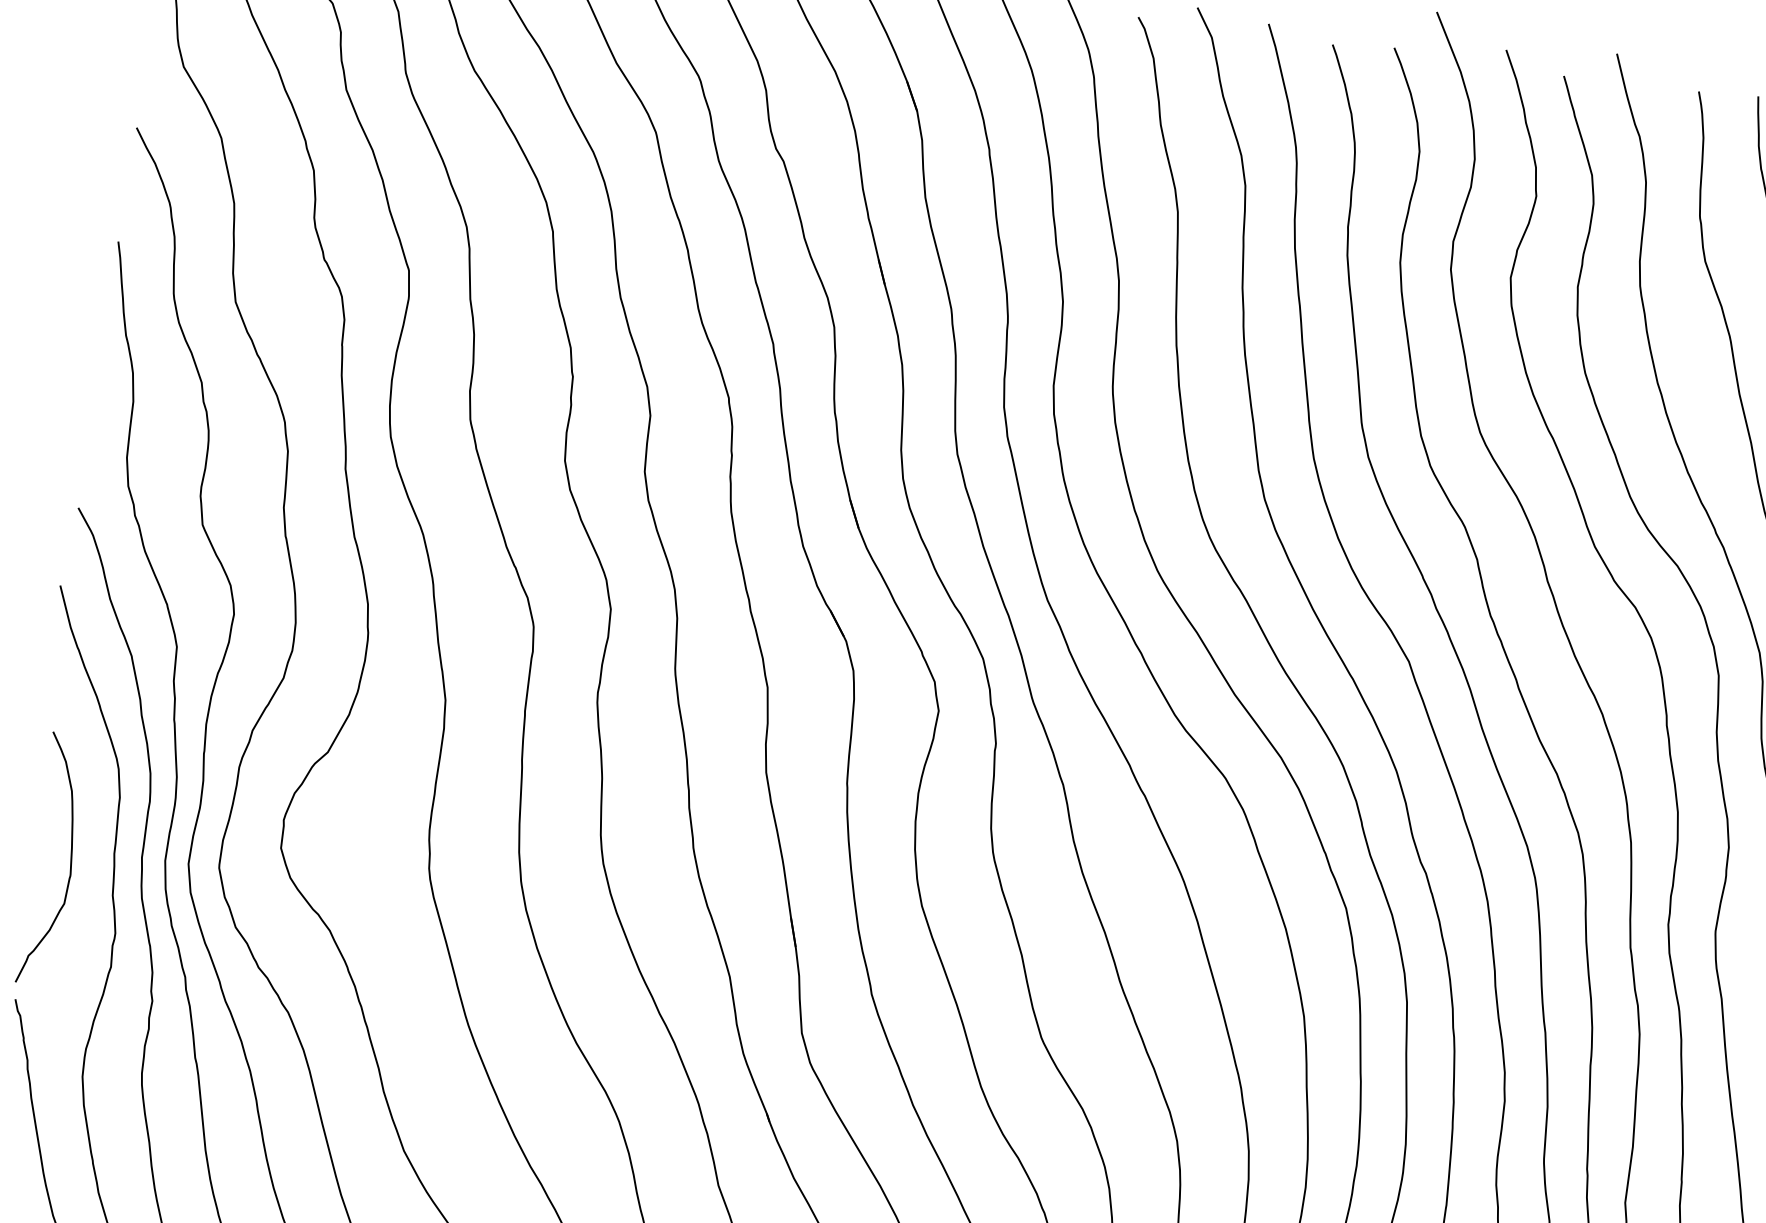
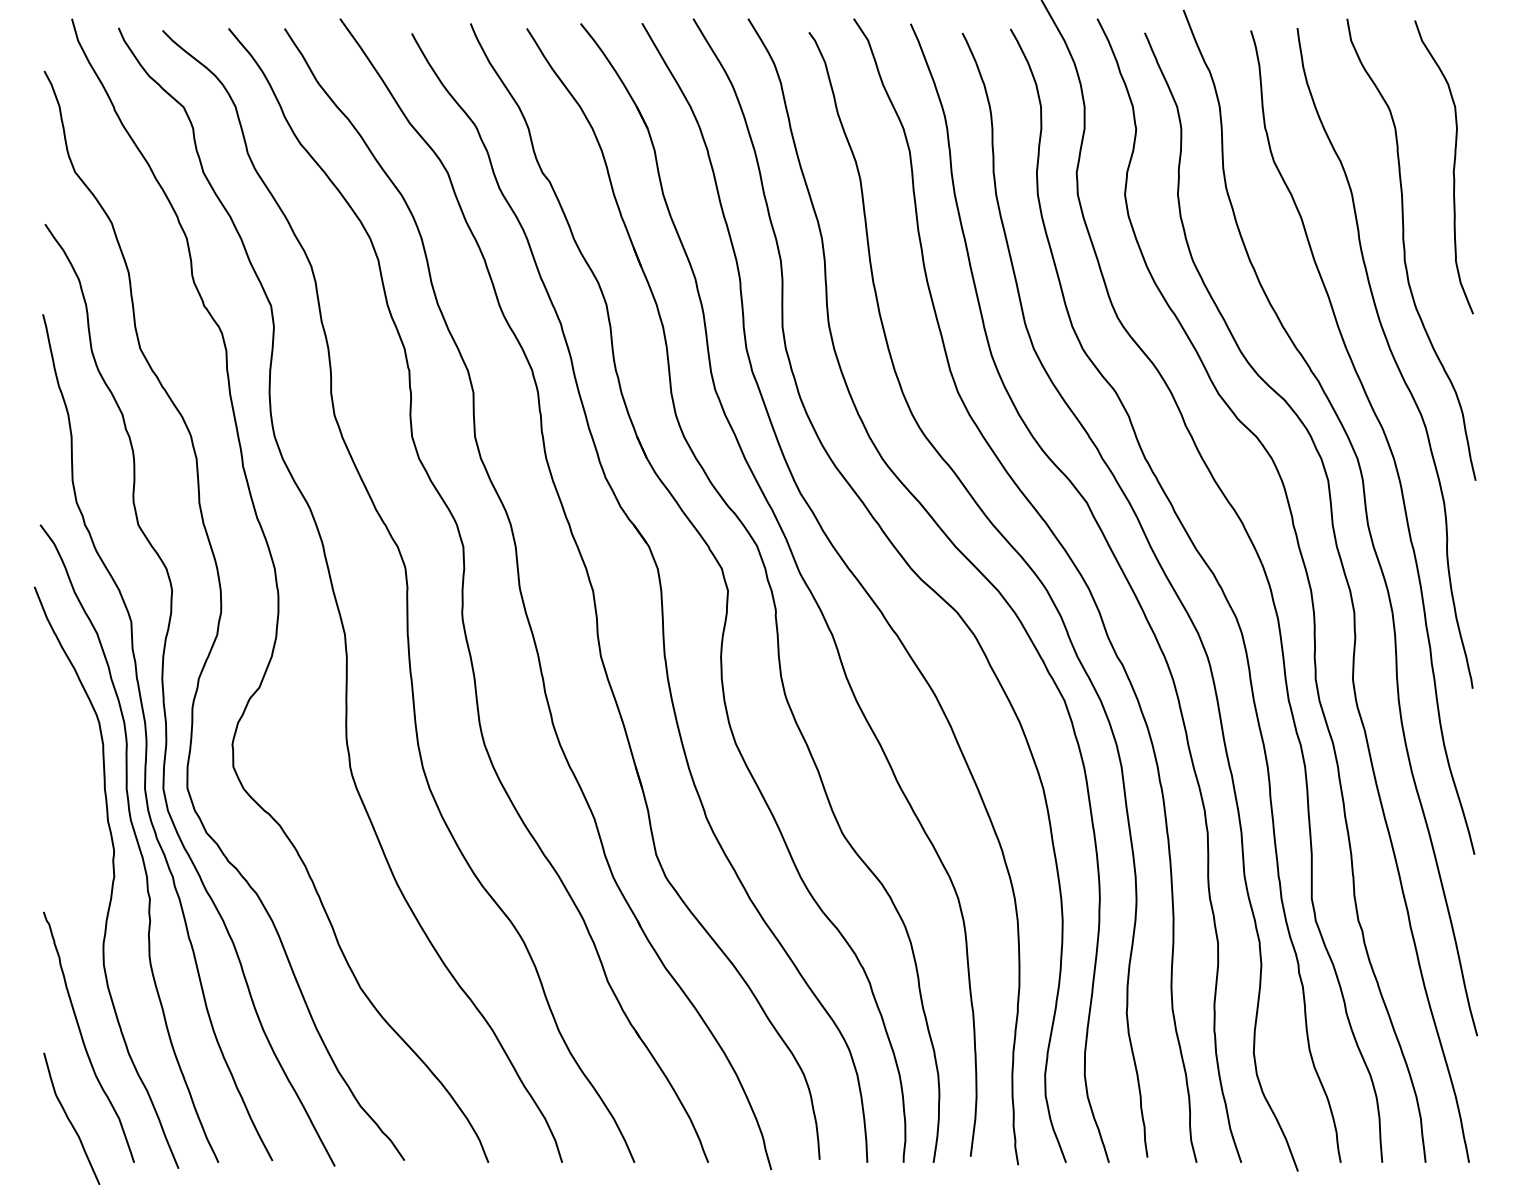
curve: (70, 861) -> (71, 799), removed

